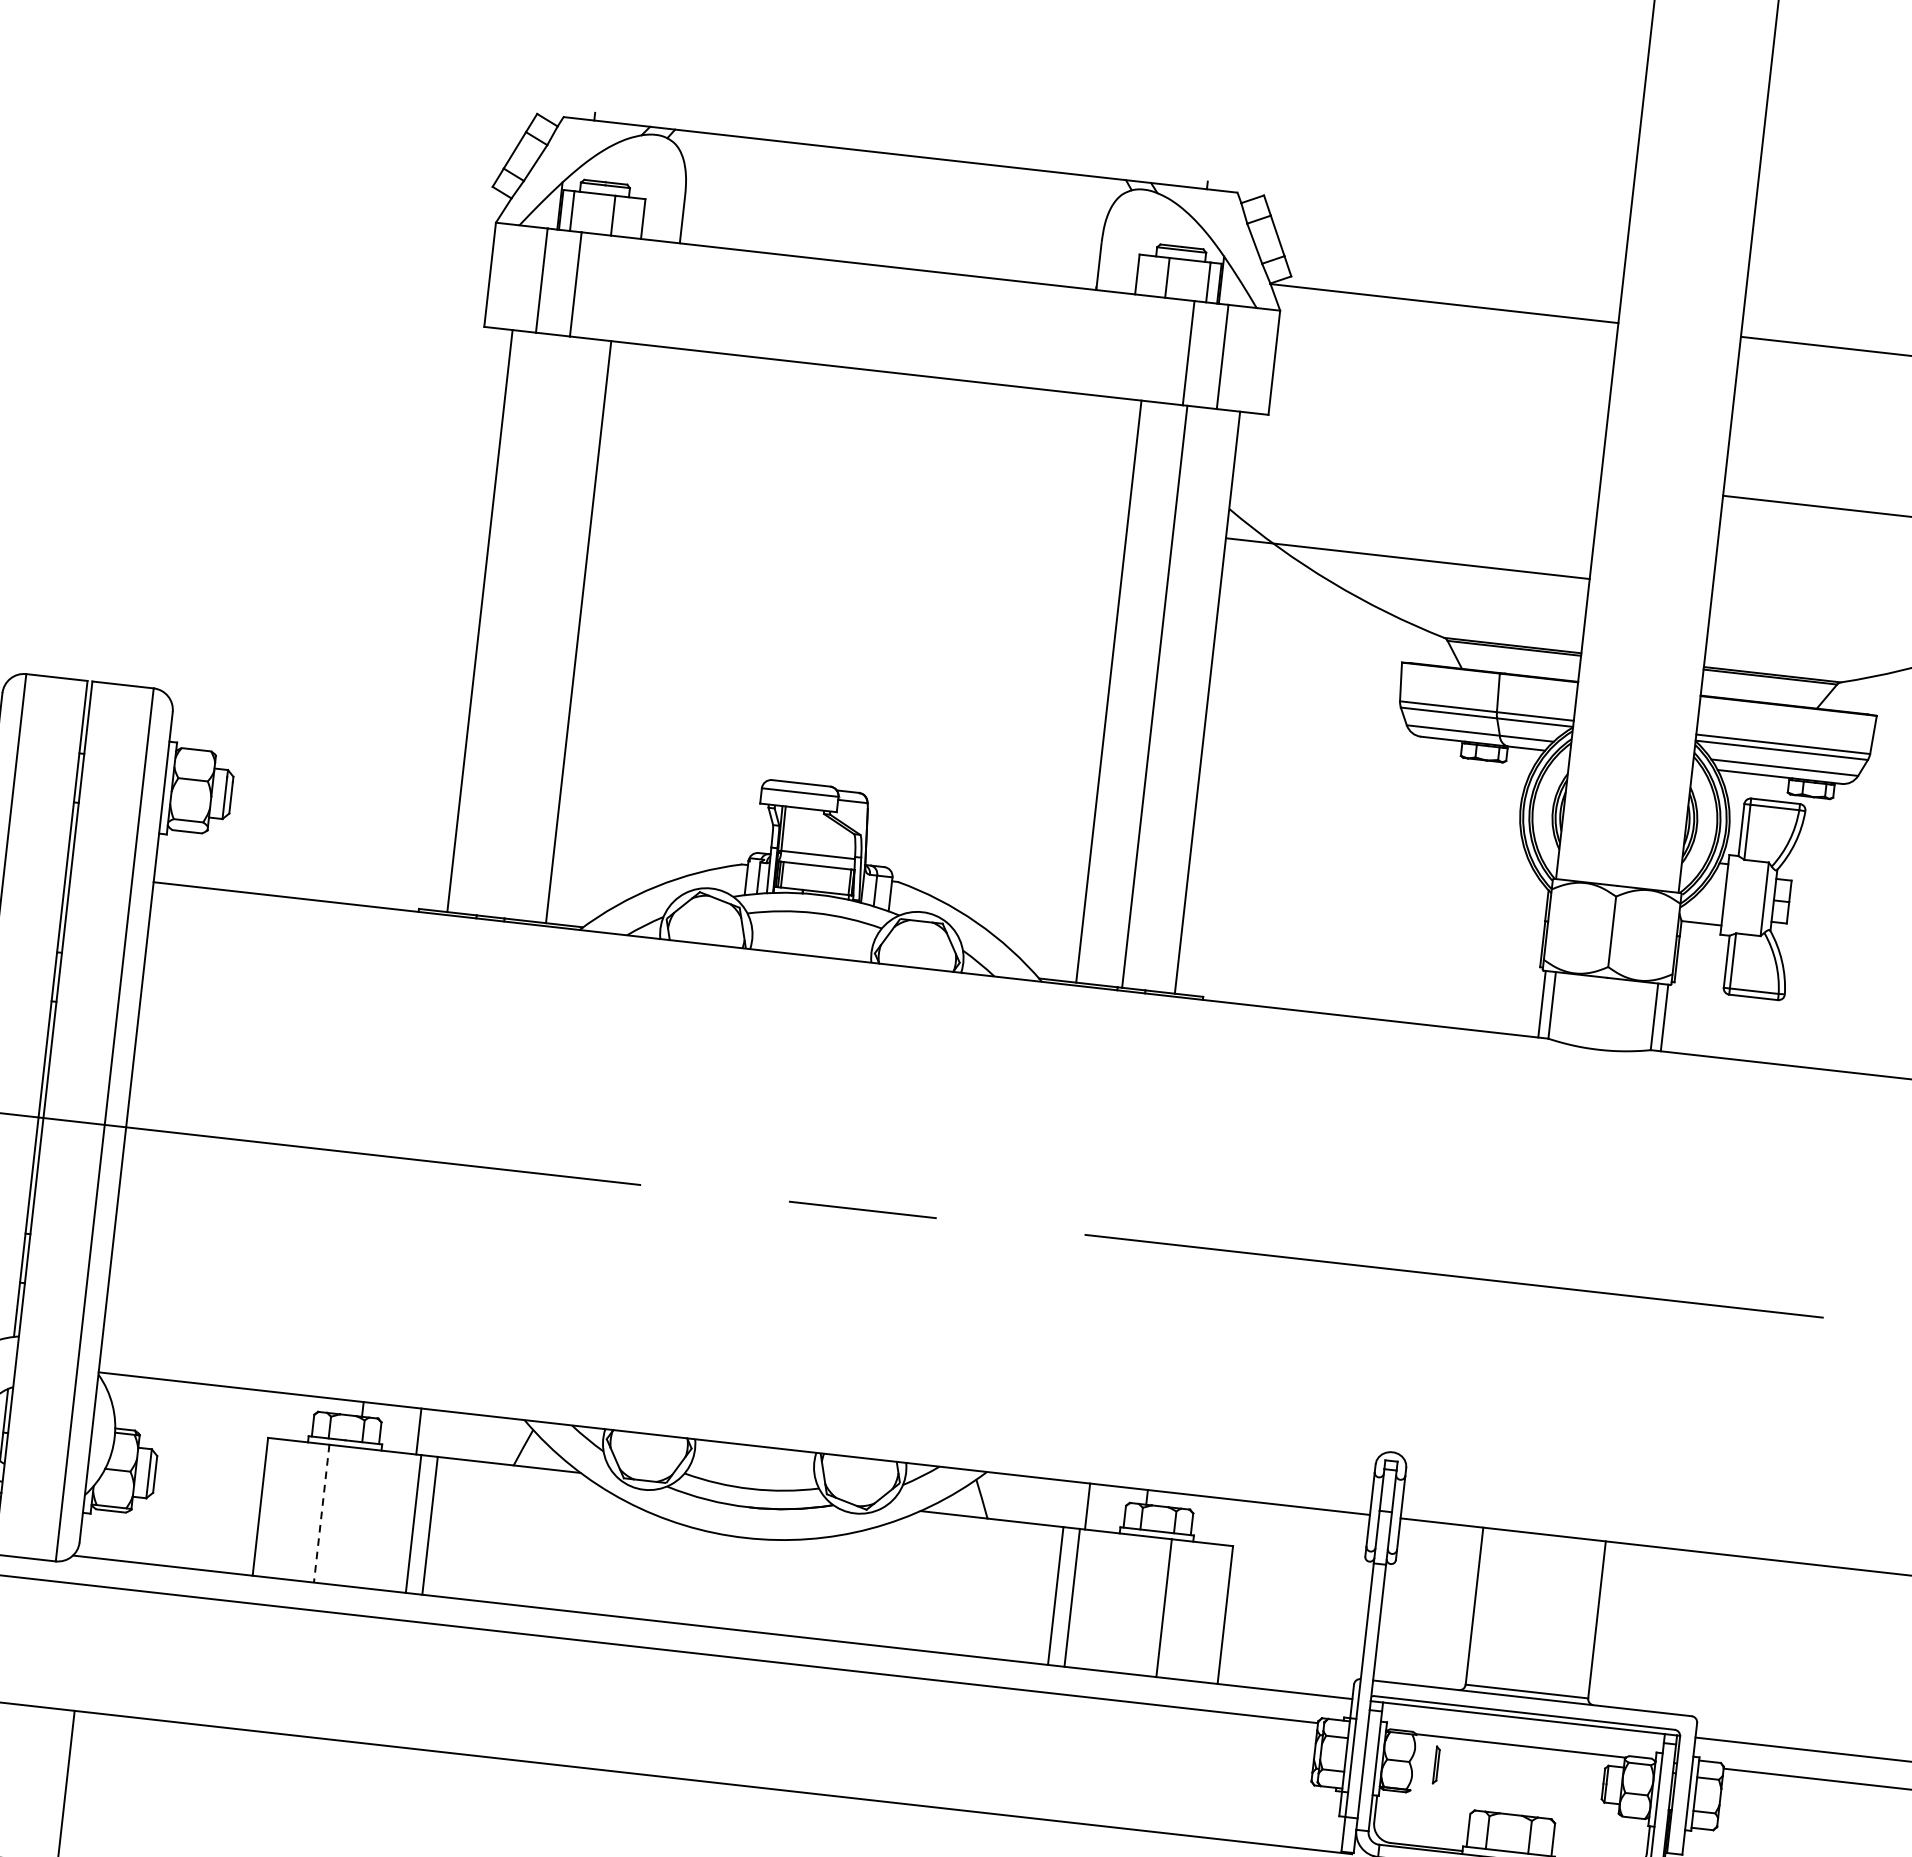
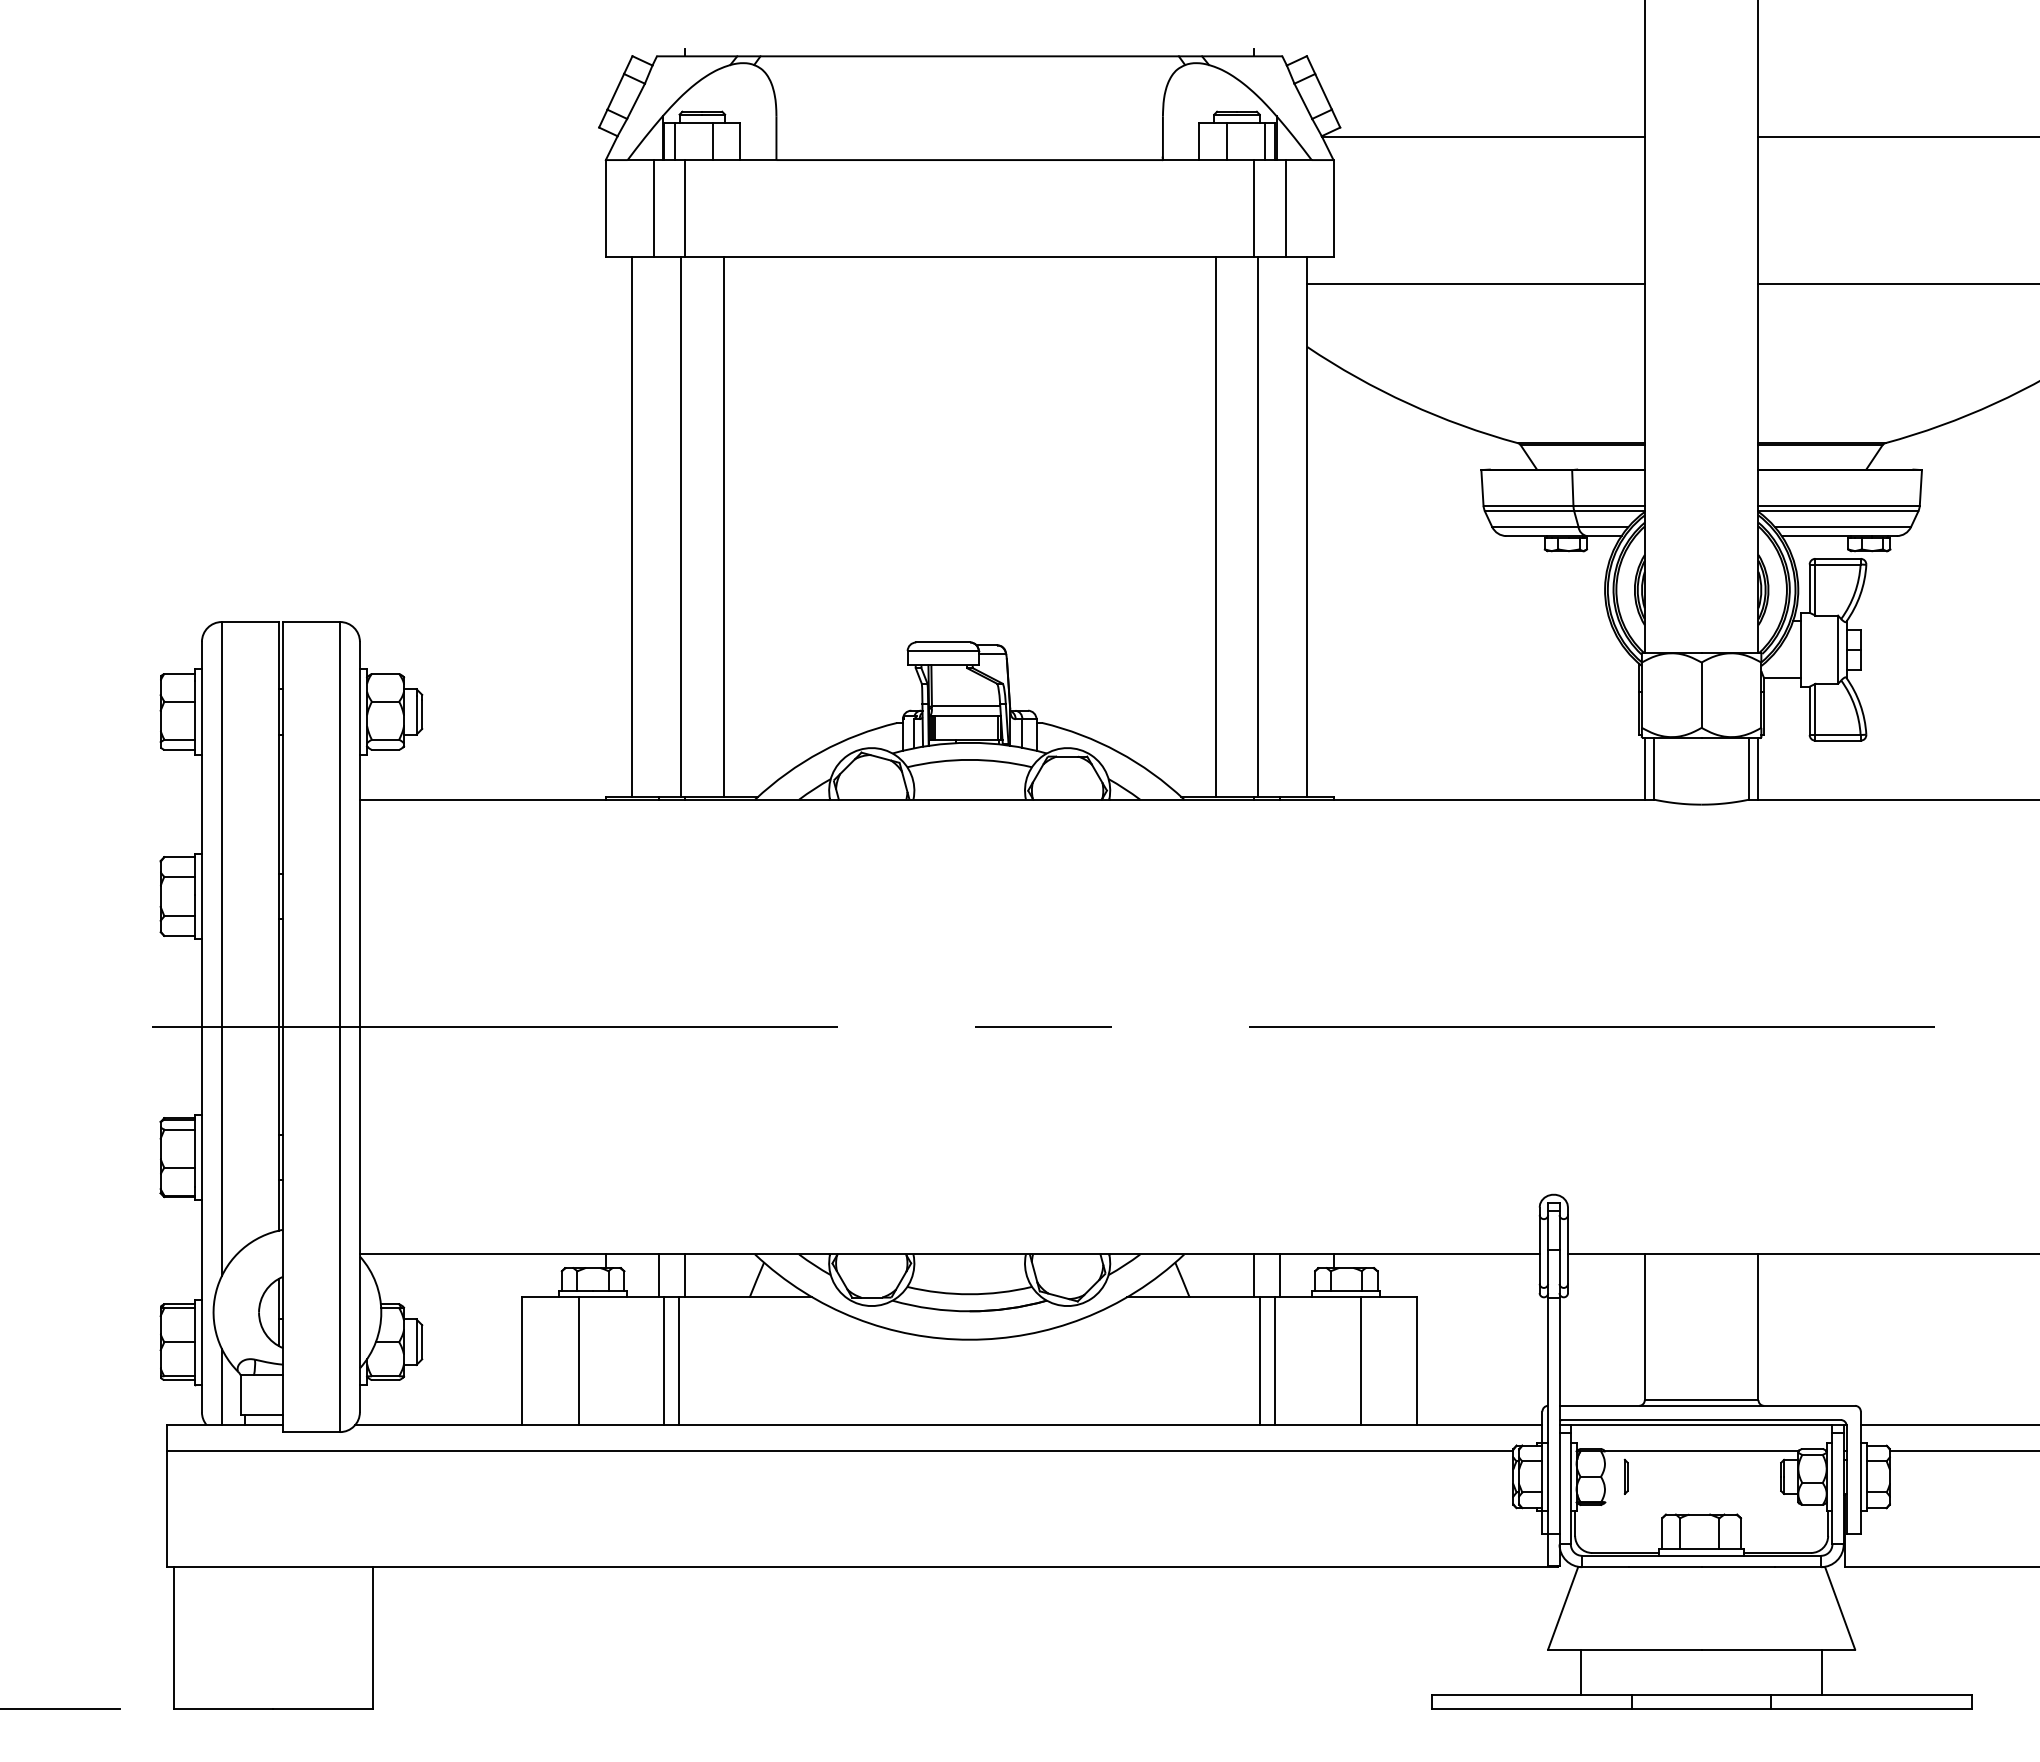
line: (1407, 558) -> (1475, 284), moved
line: (533, 626) -> (681, 526), added
line: (446, 1434) -> (685, 1275), added
line: (1060, 1503) -> (1254, 1275), added
line: (321, 1514) -> (578, 1361), dashed -> solid

